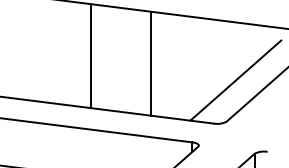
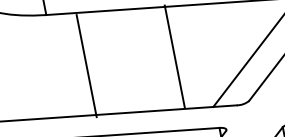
line: (90, 56) -> (86, 66), moved
line: (151, 63) -> (174, 56), moved

